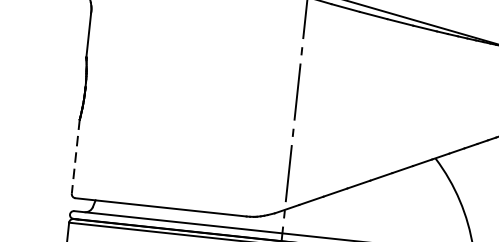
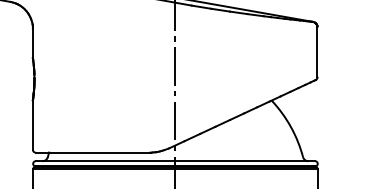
line: (75, 155) -> (32, 124), dashed -> solid

